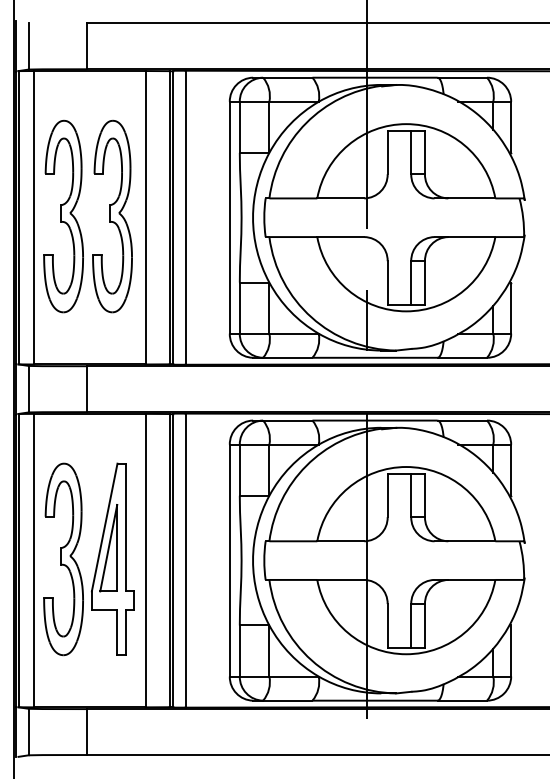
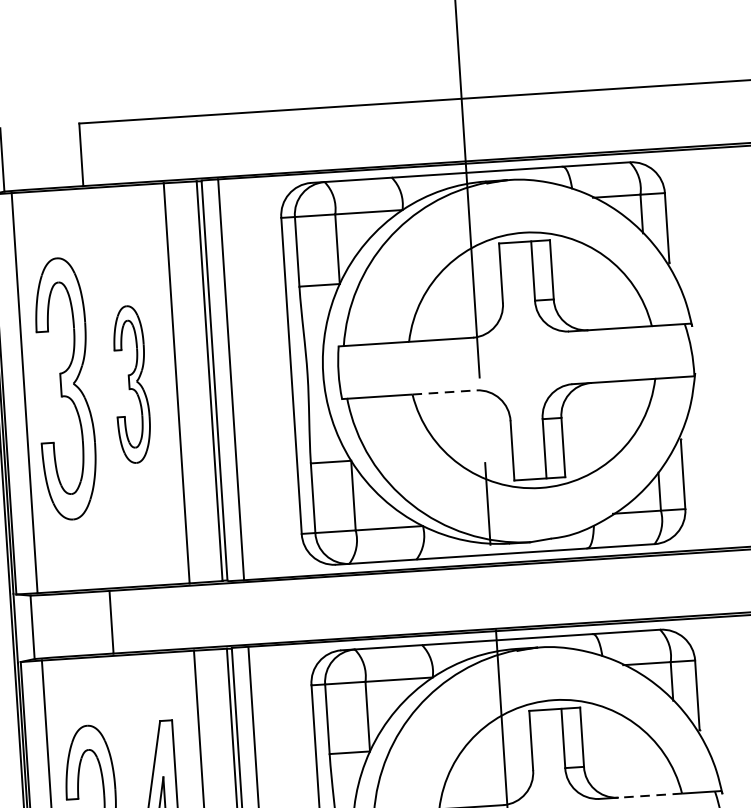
part: (112, 216) -> (131, 384), size x0.6
line: (340, 237) -> (444, 393), solid -> dashed
line: (471, 541) -> (649, 795), solid -> dashed

